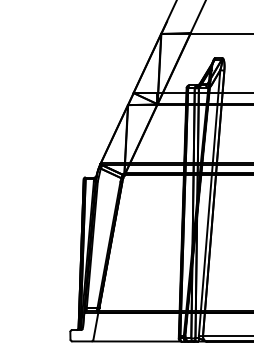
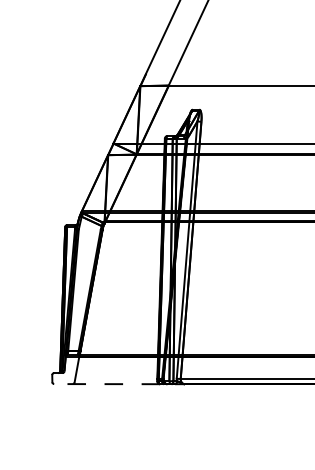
line: (127, 341) -> (107, 384), solid -> dashed

